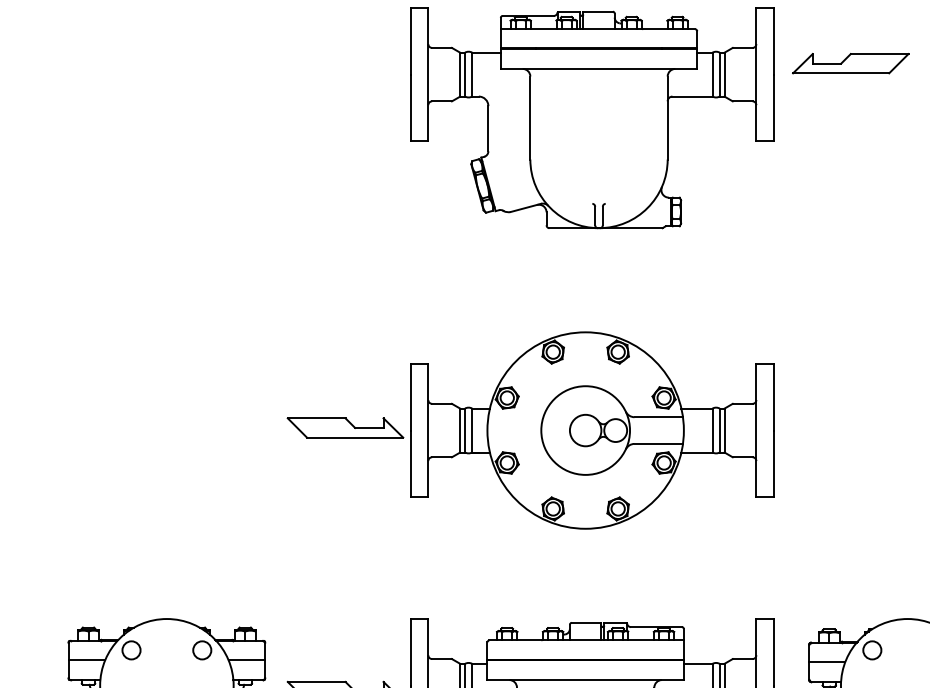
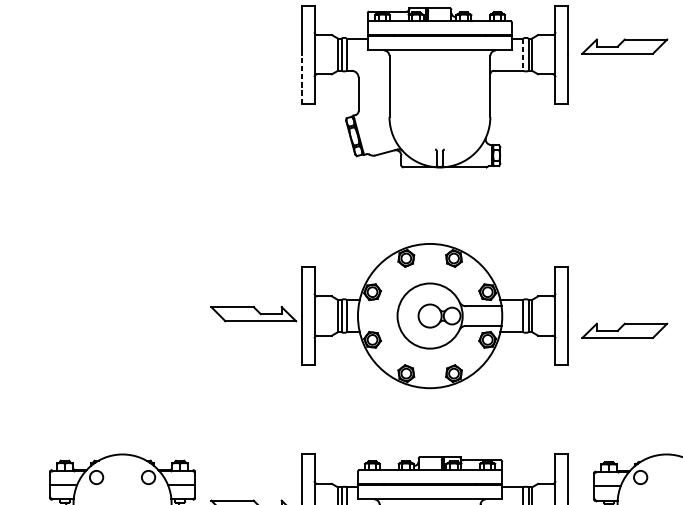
line: (712, 74) -> (523, 54), solid -> dashed
line: (411, 107) -> (302, 78), solid -> dashed
part: (850, 450) -> (624, 330), added

